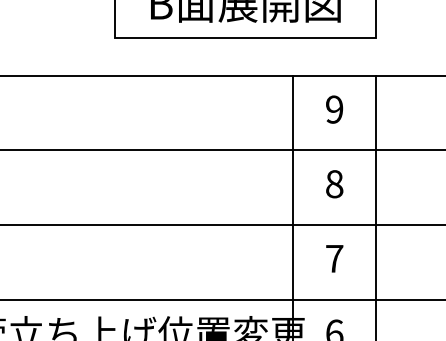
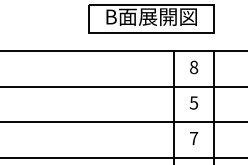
text: (335, 109) -> (194, 67), 9 -> 8
text: (335, 183) -> (194, 102), 8 -> 5

